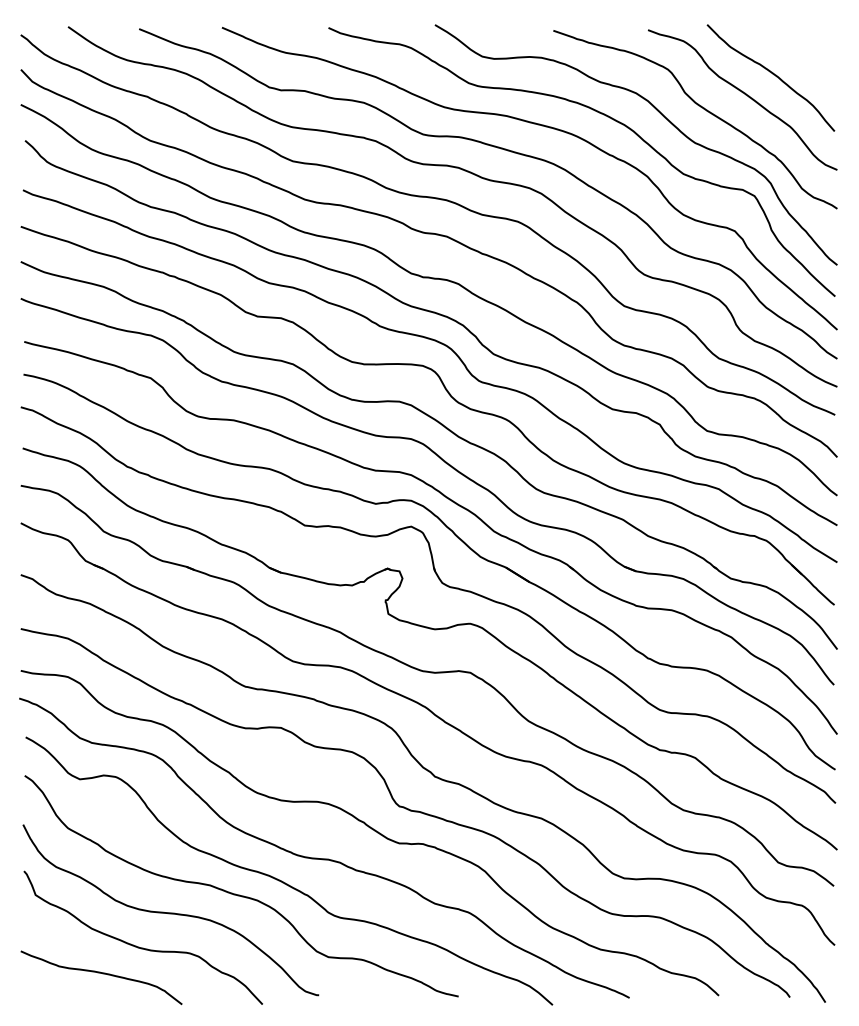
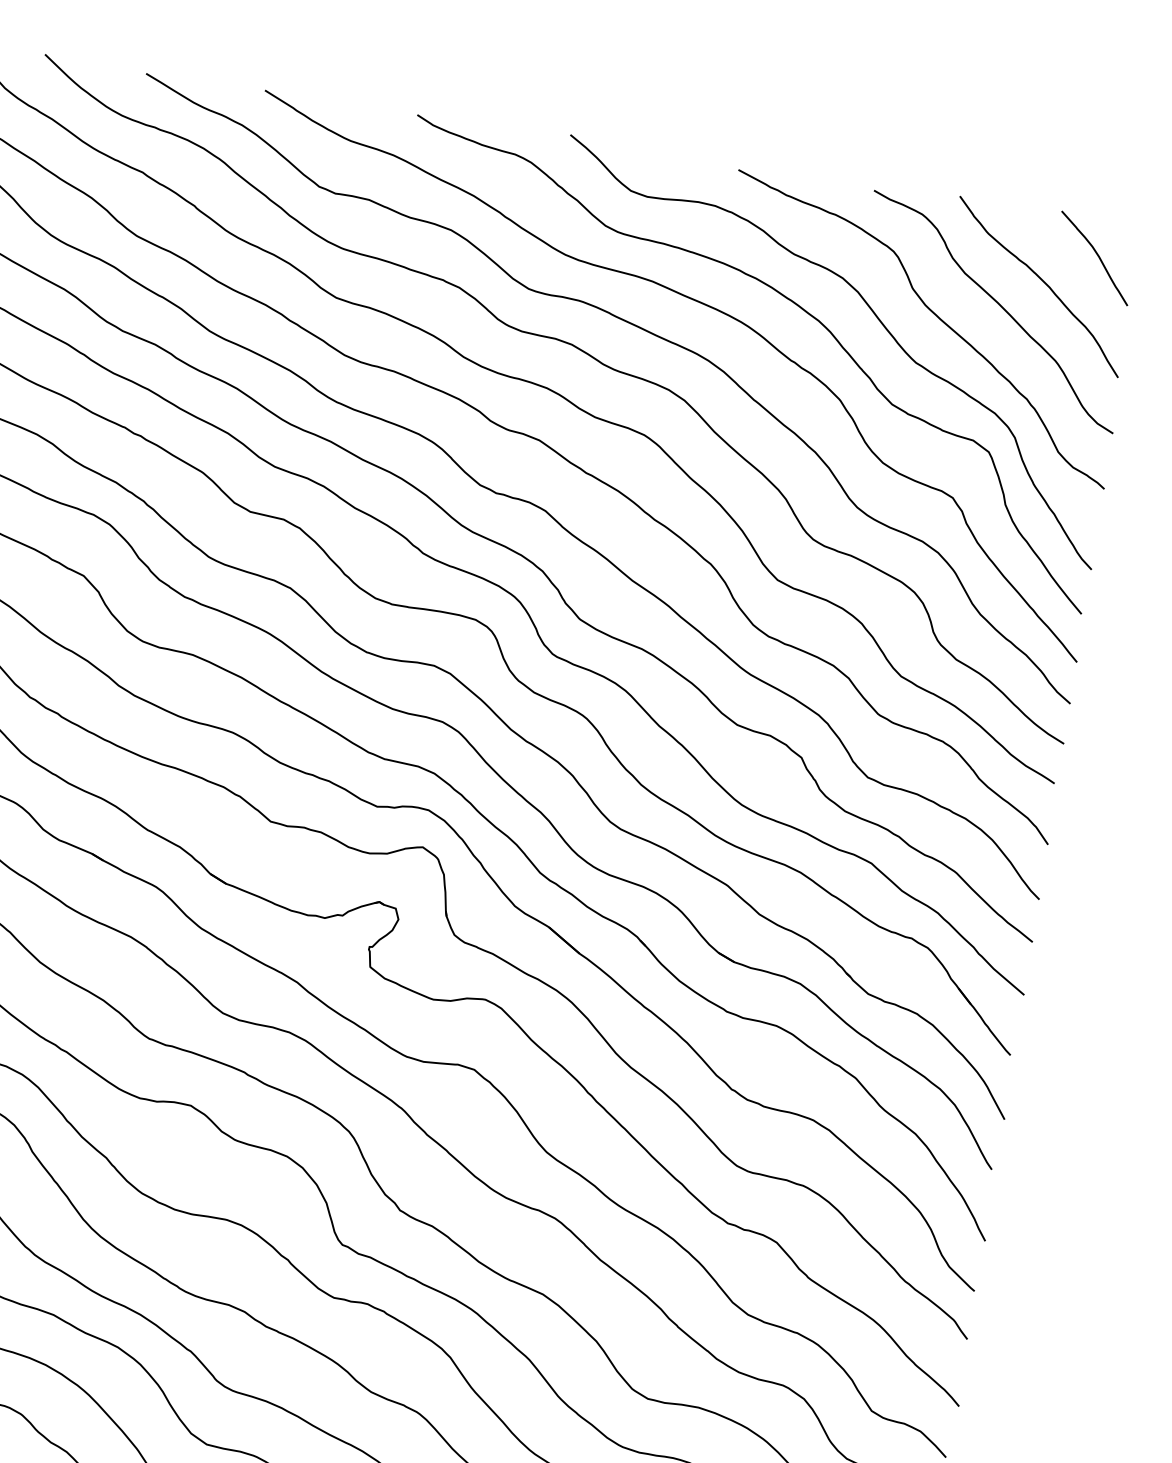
curve: (806, 50) -> (1096, 255), added

